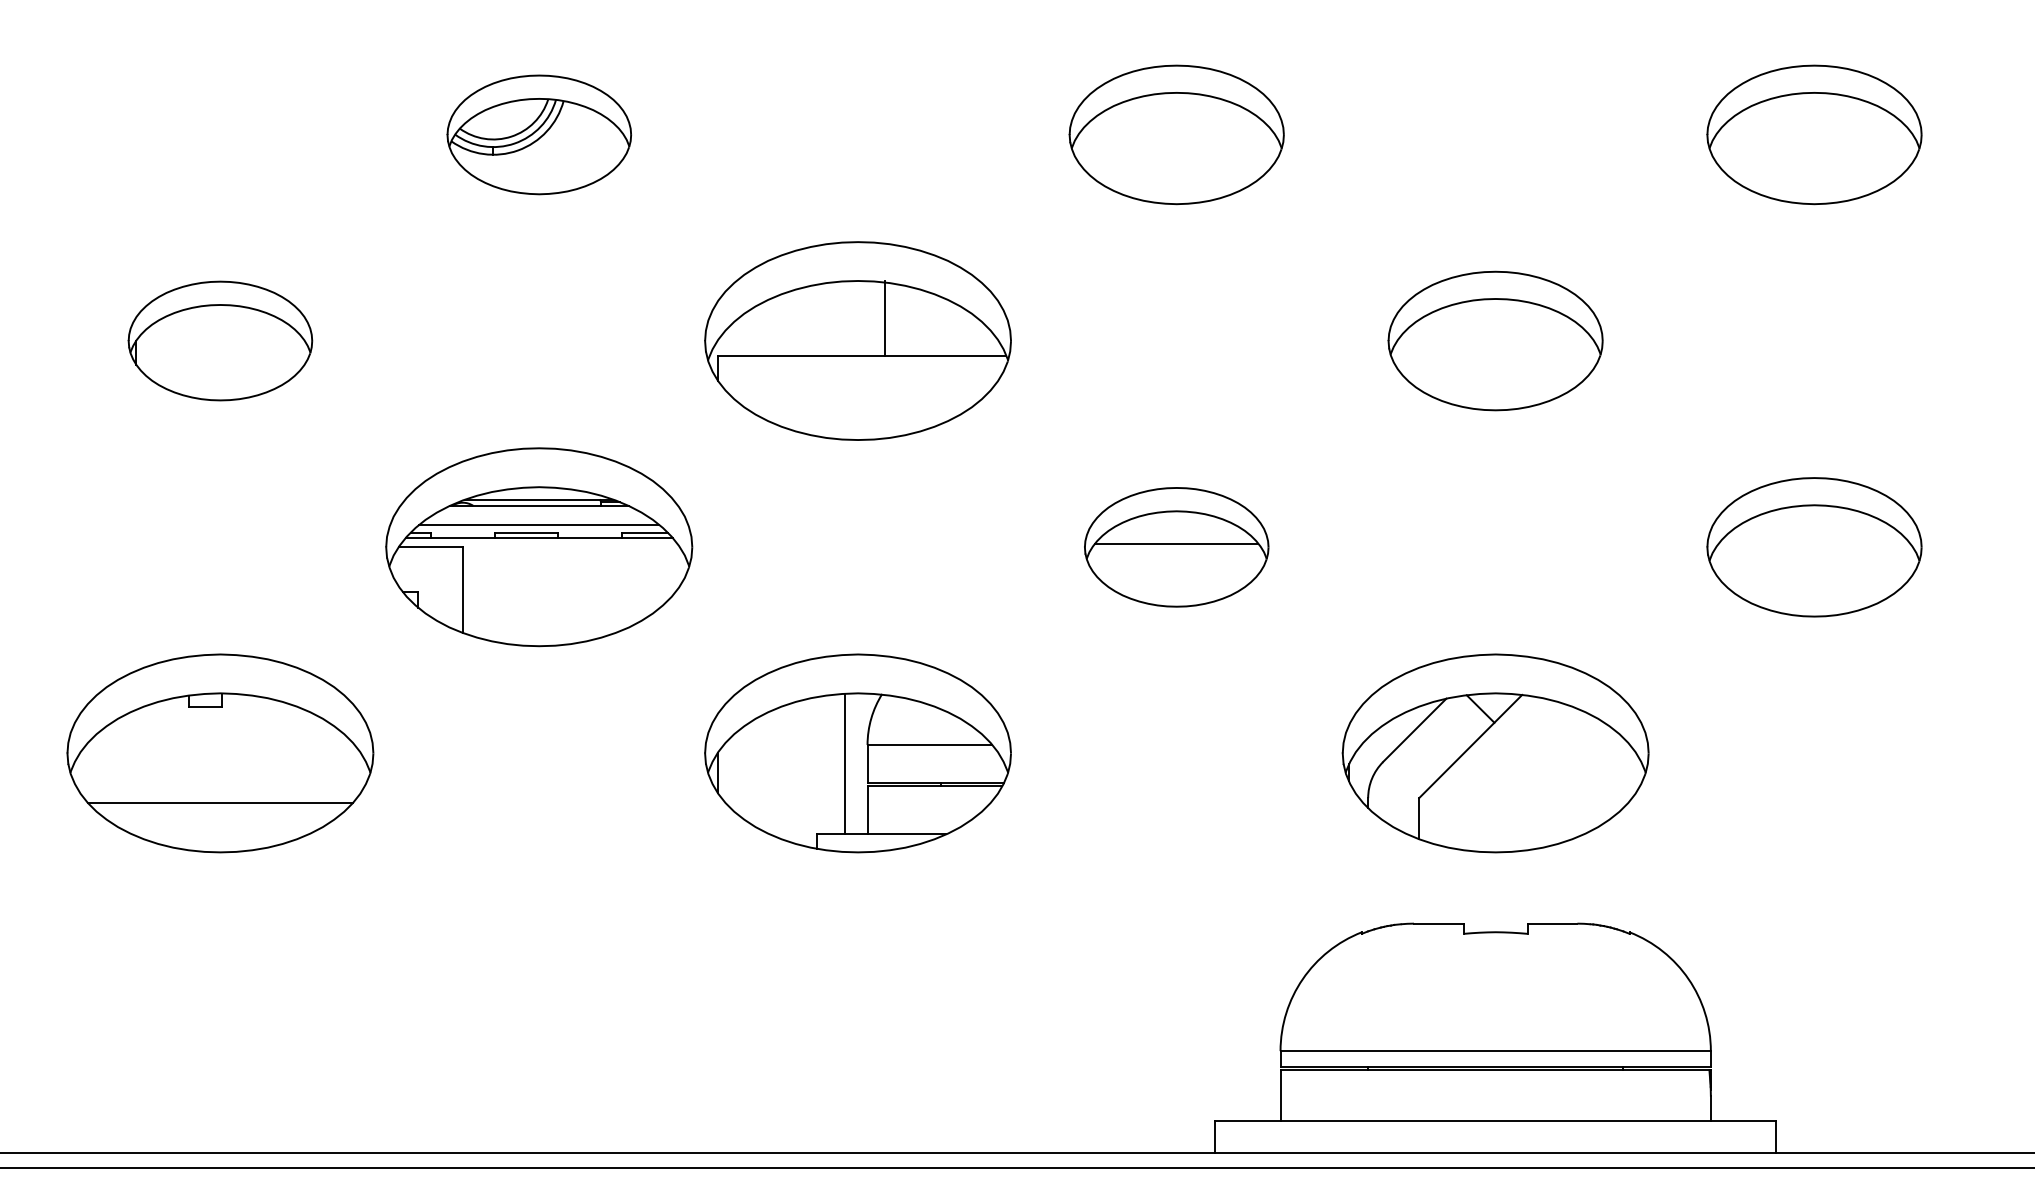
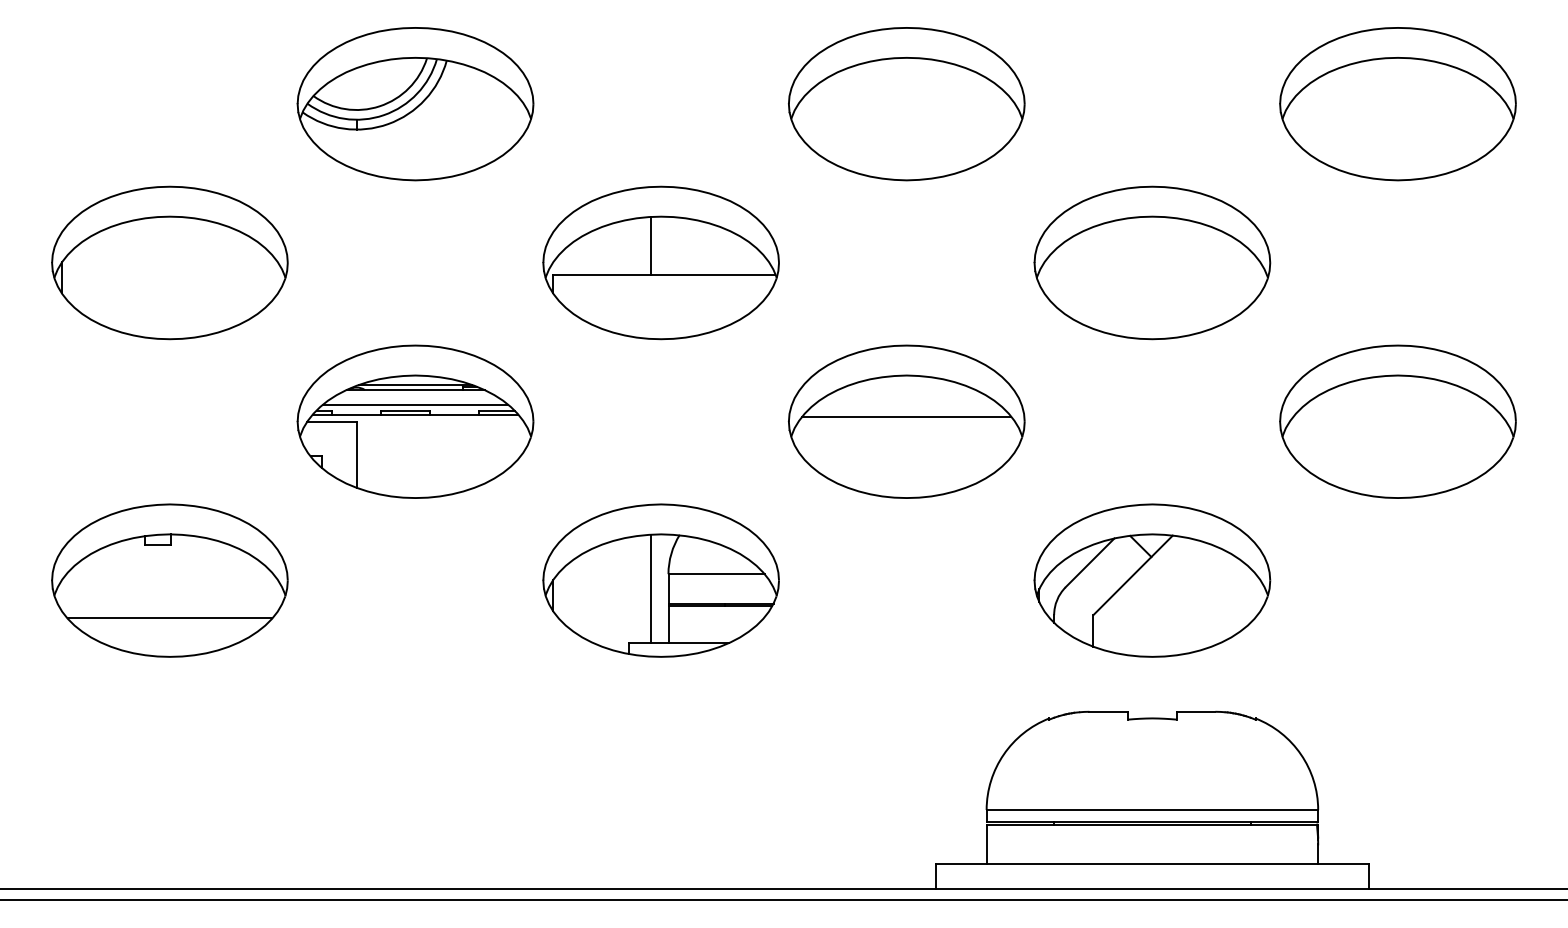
part: (539, 134) -> (415, 103), size x1.67
part: (1176, 134) -> (906, 103), size x1.43
part: (1814, 134) -> (1398, 103), size x1.43
line: (885, 318) -> (651, 245), moved
part: (220, 340) -> (169, 262), size x1.67
part: (1495, 340) -> (1152, 262), size x1.43
part: (1176, 547) -> (906, 422), size x1.67
part: (1814, 547) -> (1398, 422), size x1.43

